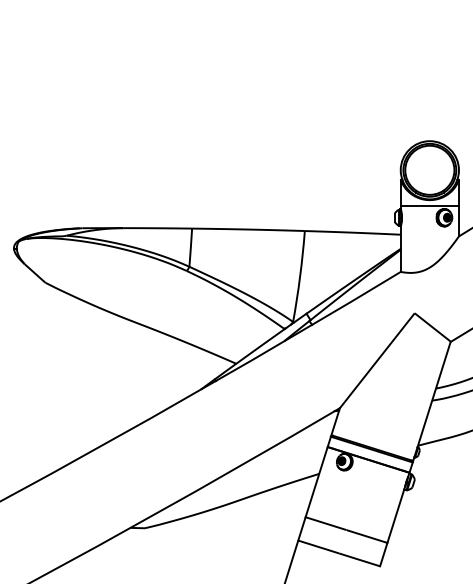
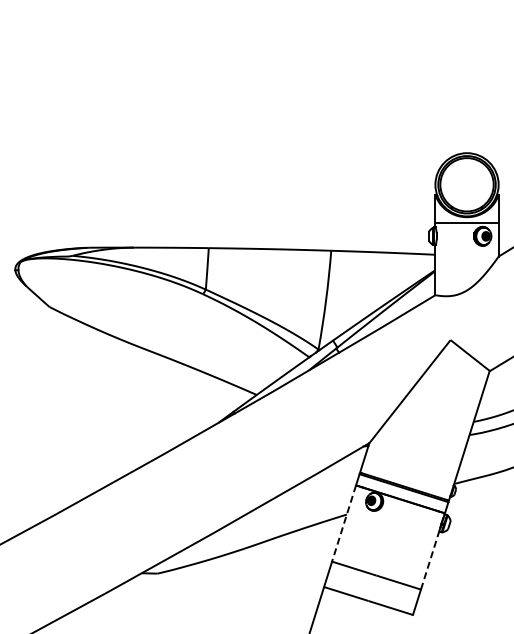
line: (317, 482) -> (344, 523), solid -> dashed
line: (396, 516) -> (430, 560), solid -> dashed

